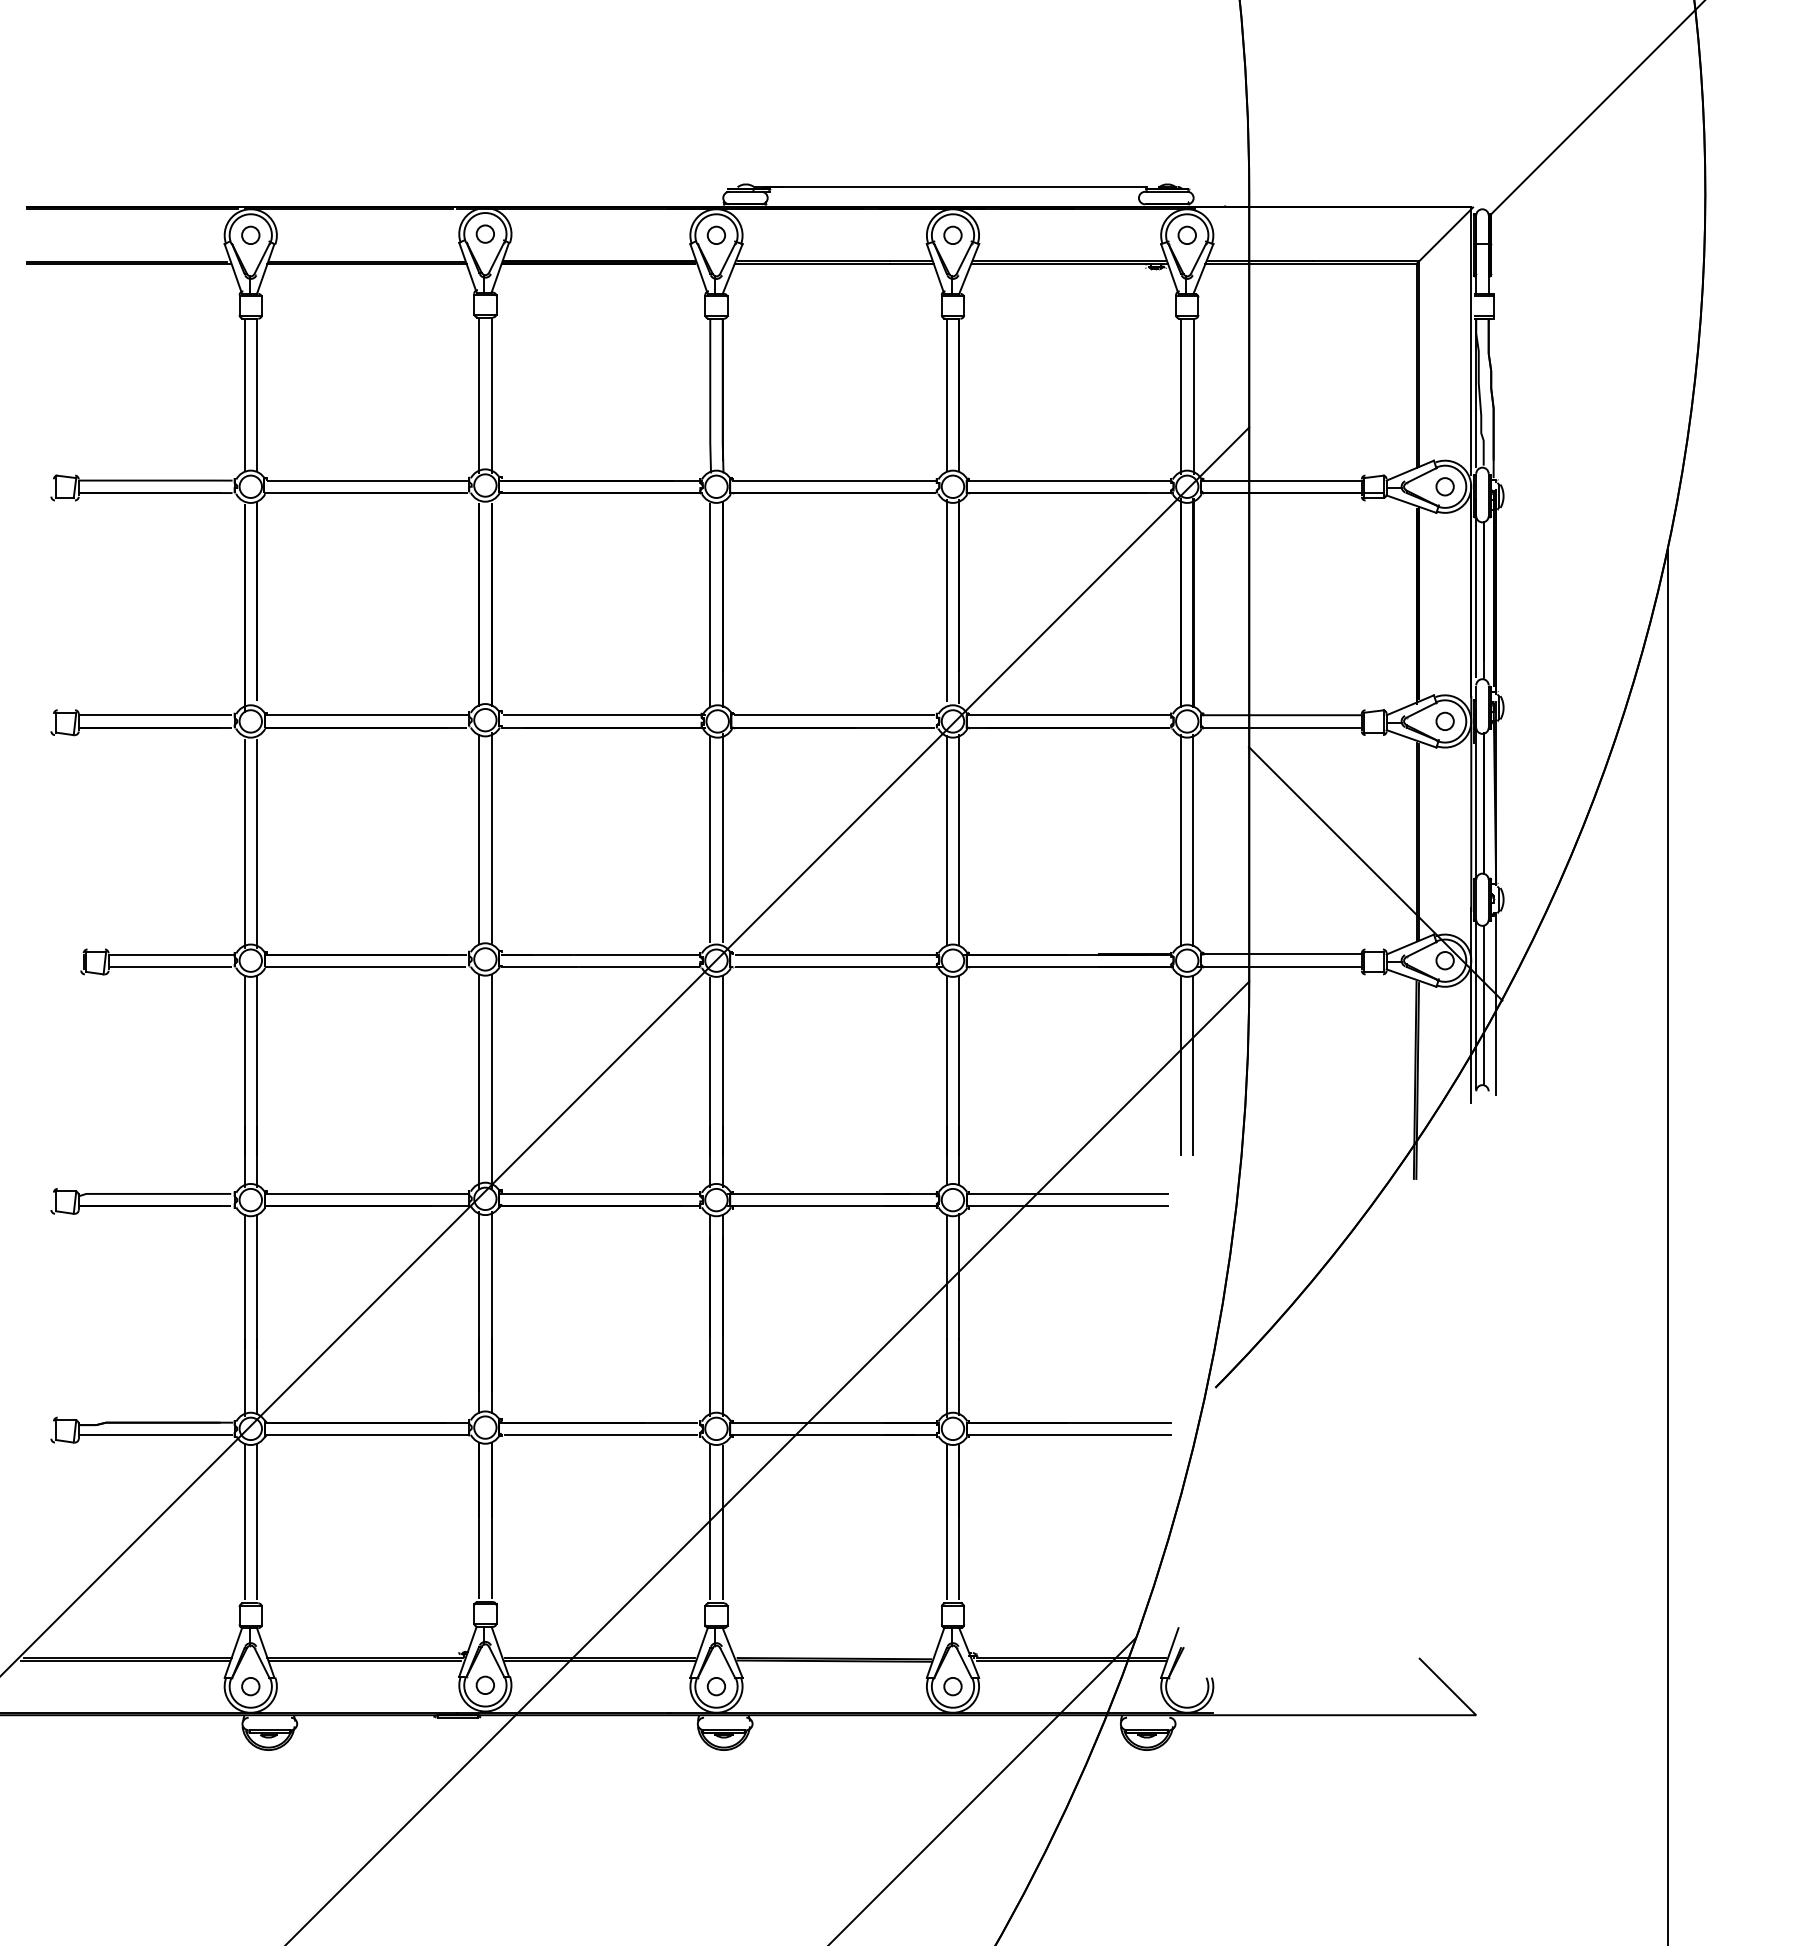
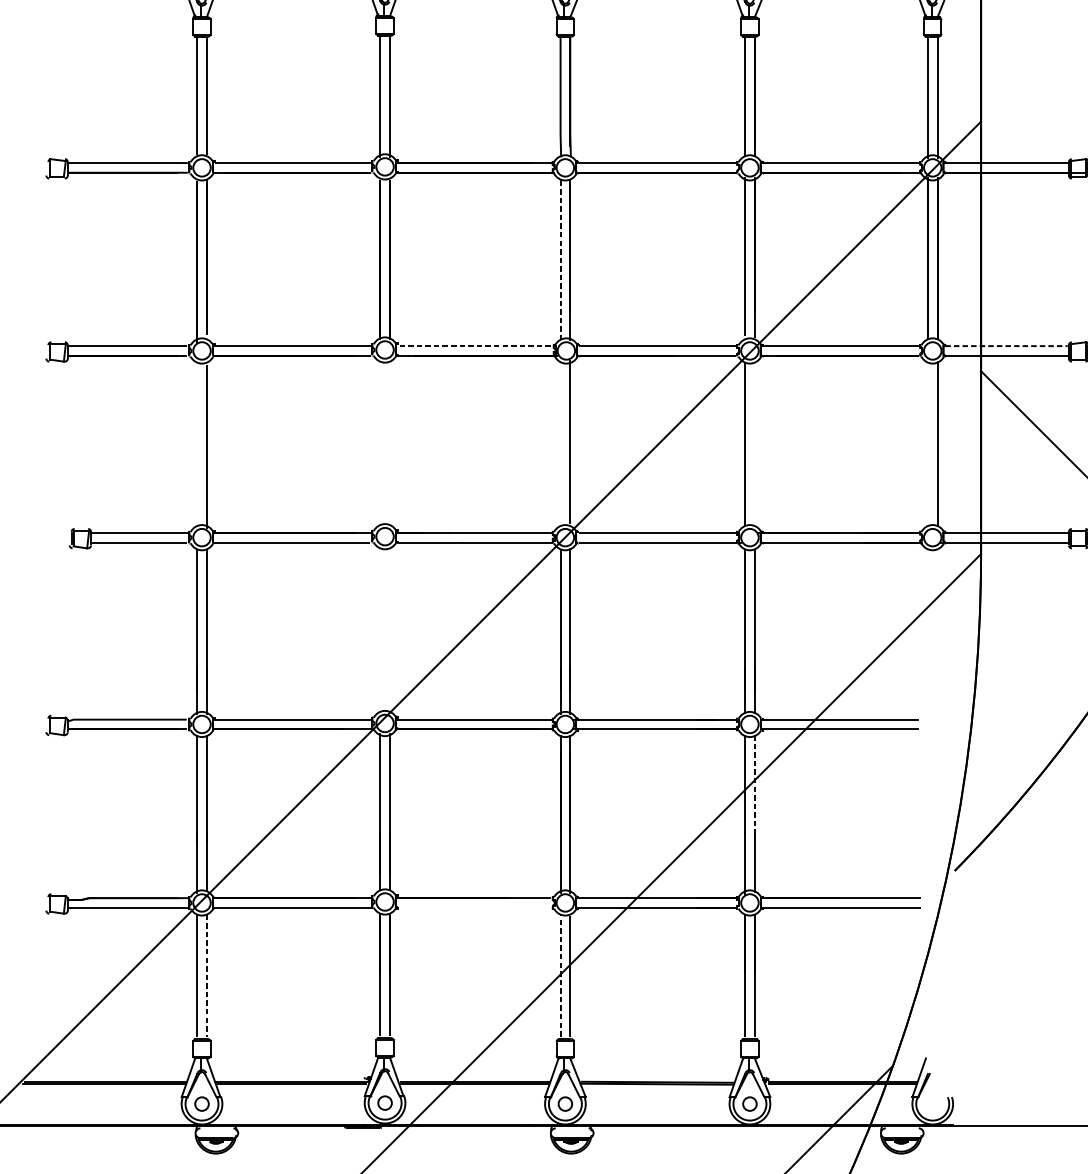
line: (710, 604) -> (560, 259), solid -> dashed
line: (604, 715) -> (478, 346), solid -> dashed
line: (1282, 715) -> (1007, 346), solid -> dashed
line: (491, 838) -> (389, 442), removed
line: (710, 838) -> (560, 442), removed
line: (479, 839) -> (380, 443), removed
line: (959, 839) -> (755, 443), removed
line: (1181, 840) -> (928, 443), removed
line: (244, 844) -> (197, 446), removed
line: (1181, 1065) -> (928, 619), removed
line: (1193, 1065) -> (937, 619), removed
line: (479, 1080) -> (380, 631), removed
line: (491, 1080) -> (389, 631), removed
line: (959, 1276) -> (755, 784), solid -> dashed
line: (600, 1435) -> (474, 908), removed
line: (256, 1521) -> (206, 975), solid -> dashed
line: (710, 1521) -> (560, 975), solid -> dashed

